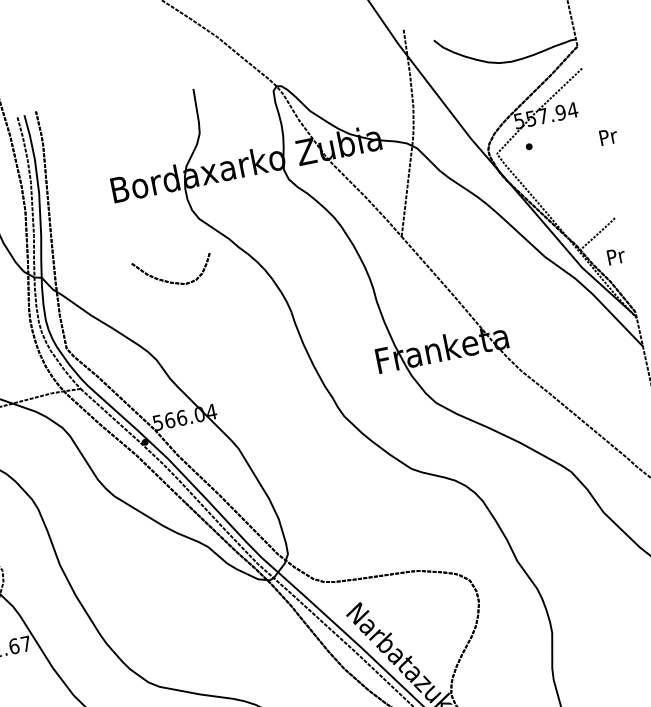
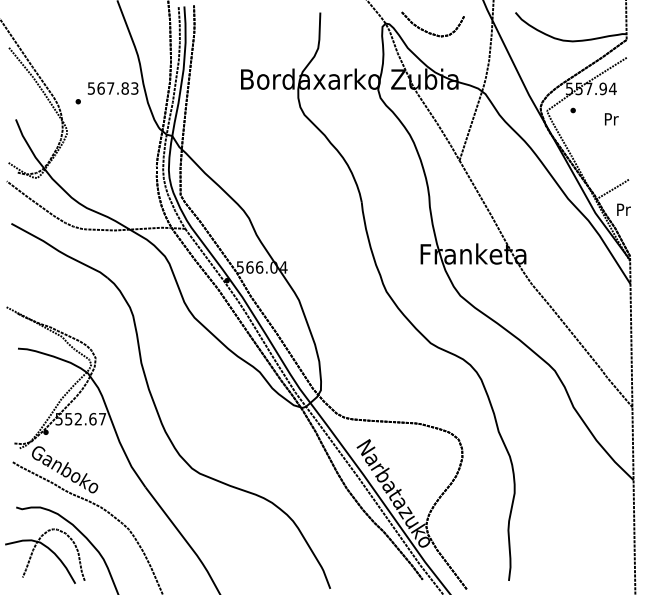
text: (608, 137) -> (611, 119), moved
part: (173, 281) -> (431, 32), moved

